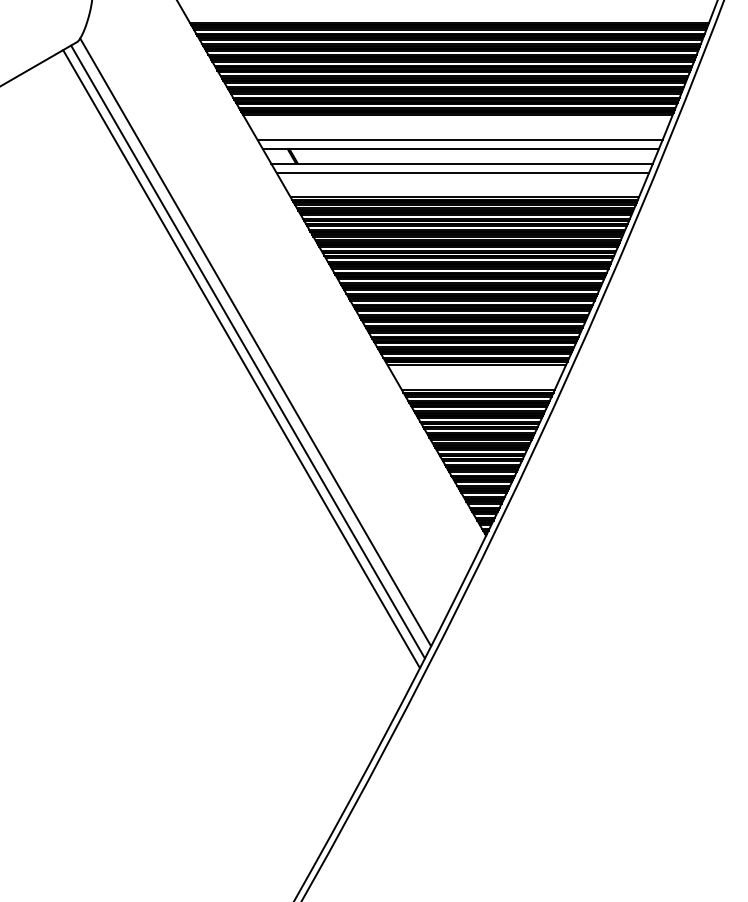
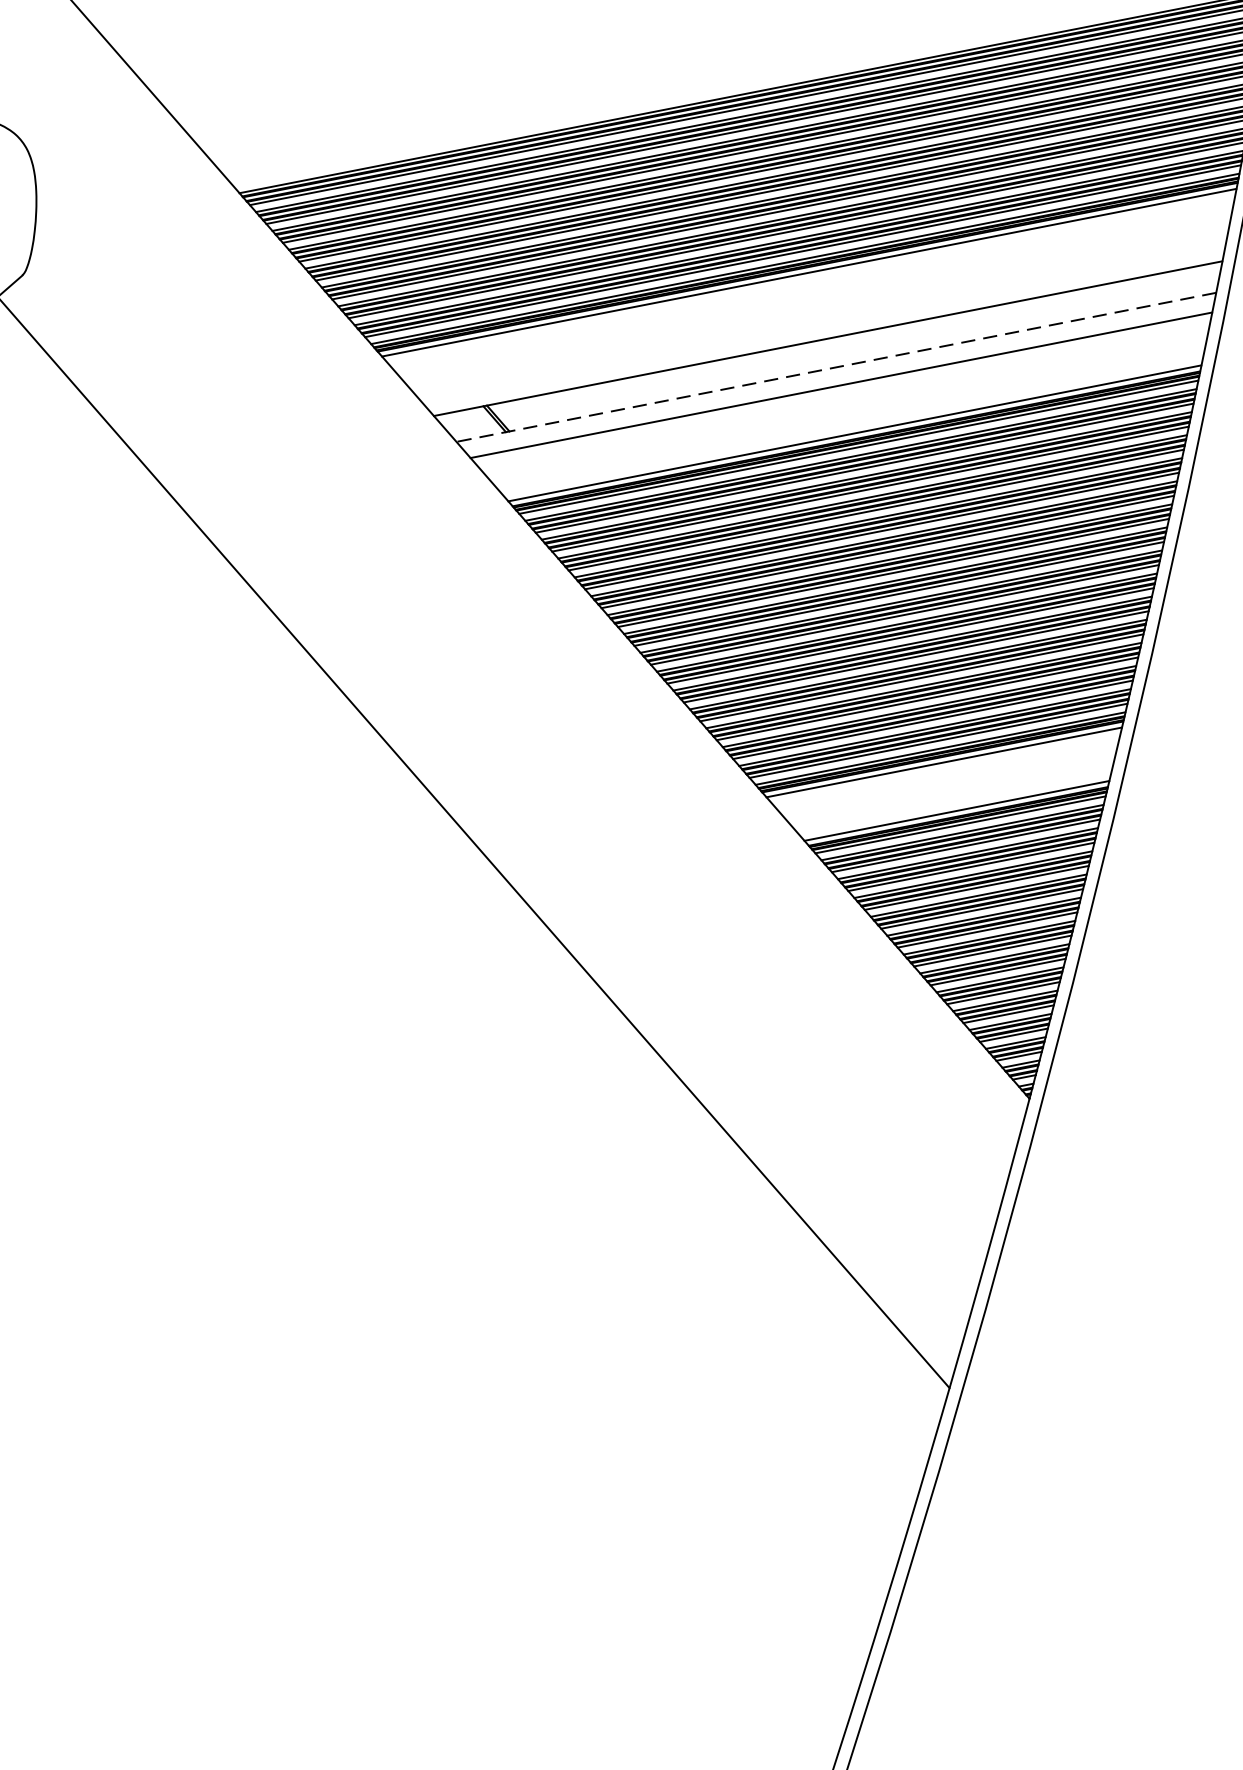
line: (459, 139) -> (821, 320), removed
line: (462, 163) -> (837, 366), solid -> dashed
line: (255, 342) -> (494, 803), removed
line: (247, 351) -> (482, 825), removed

